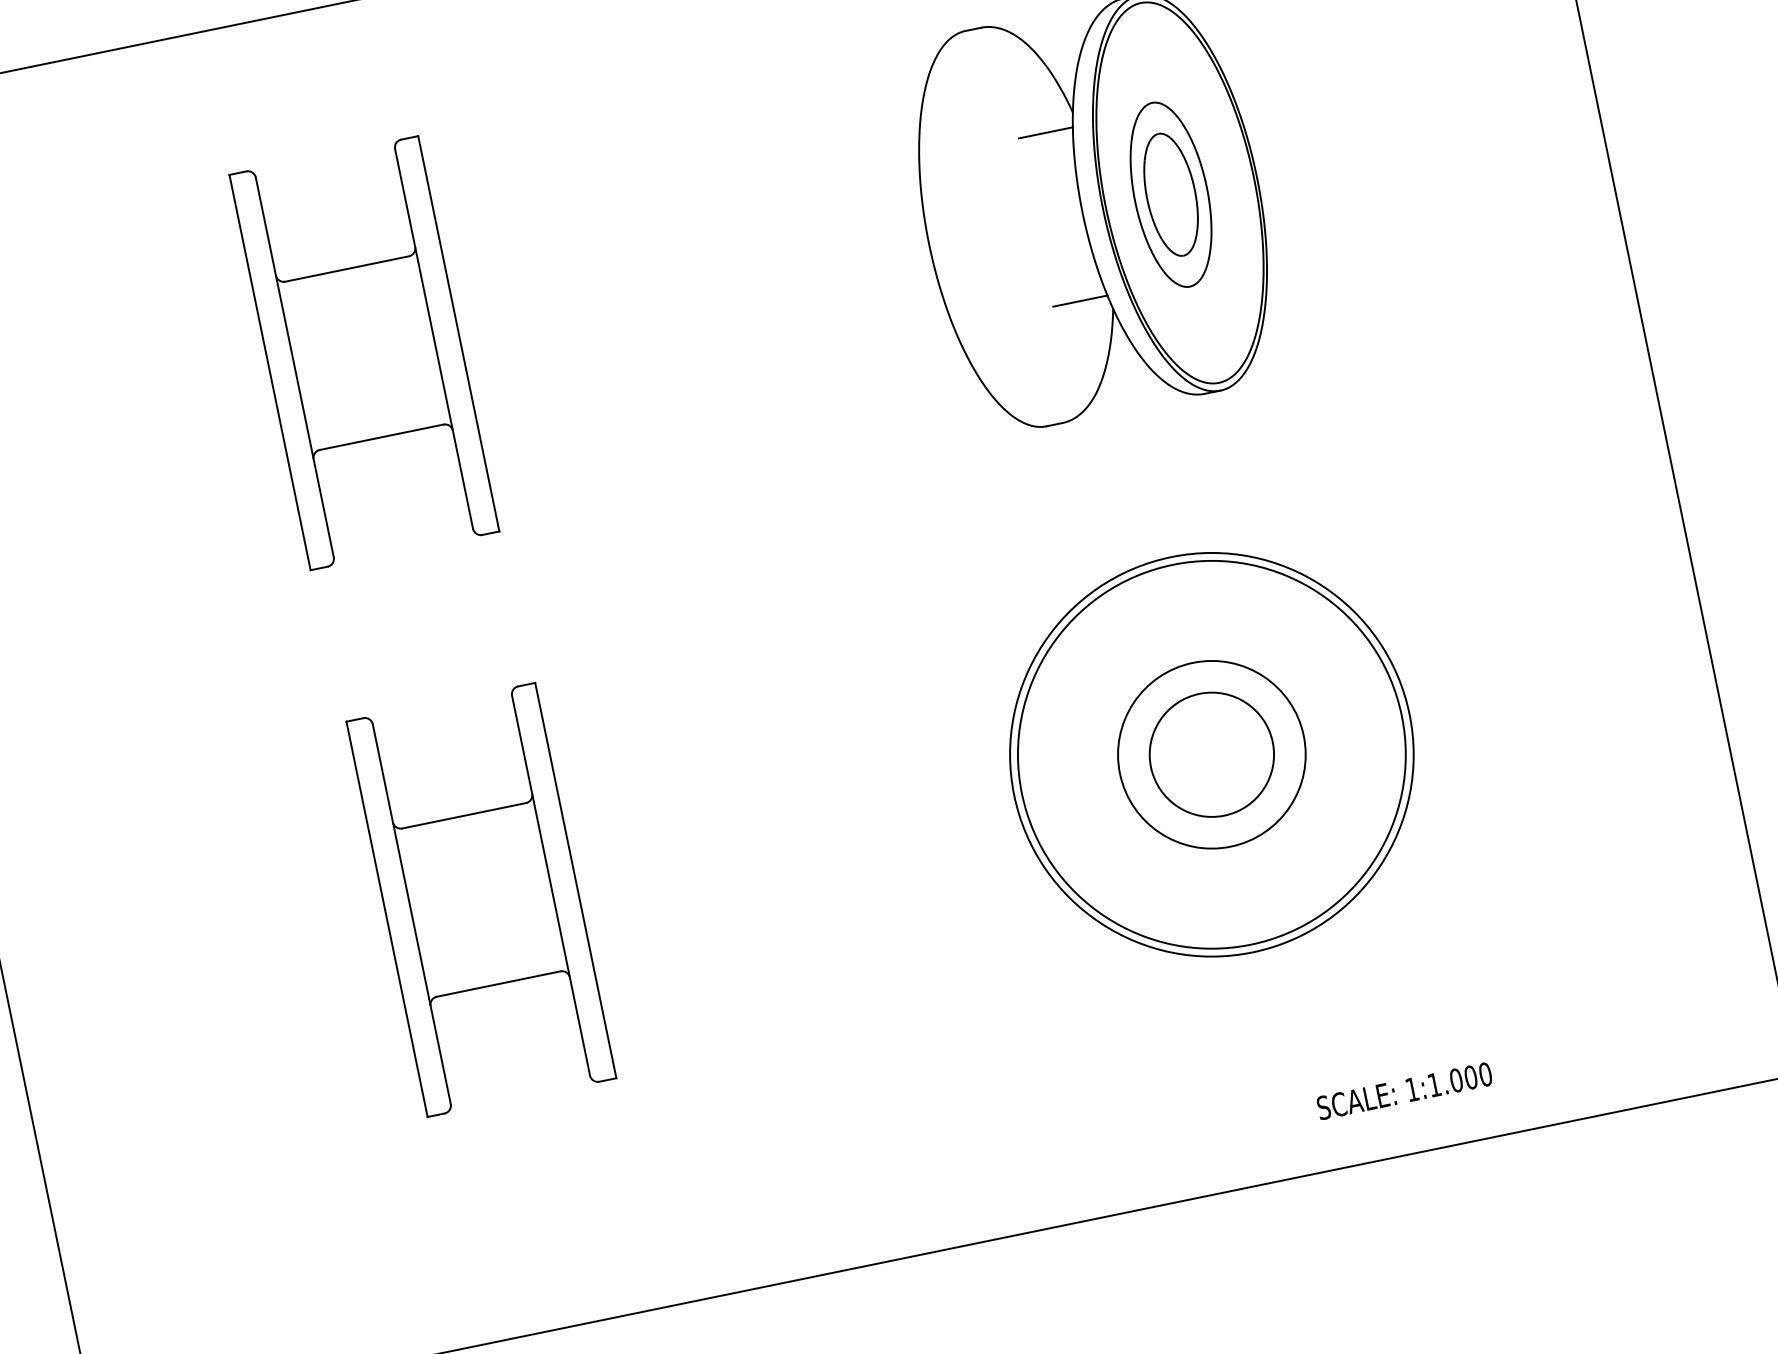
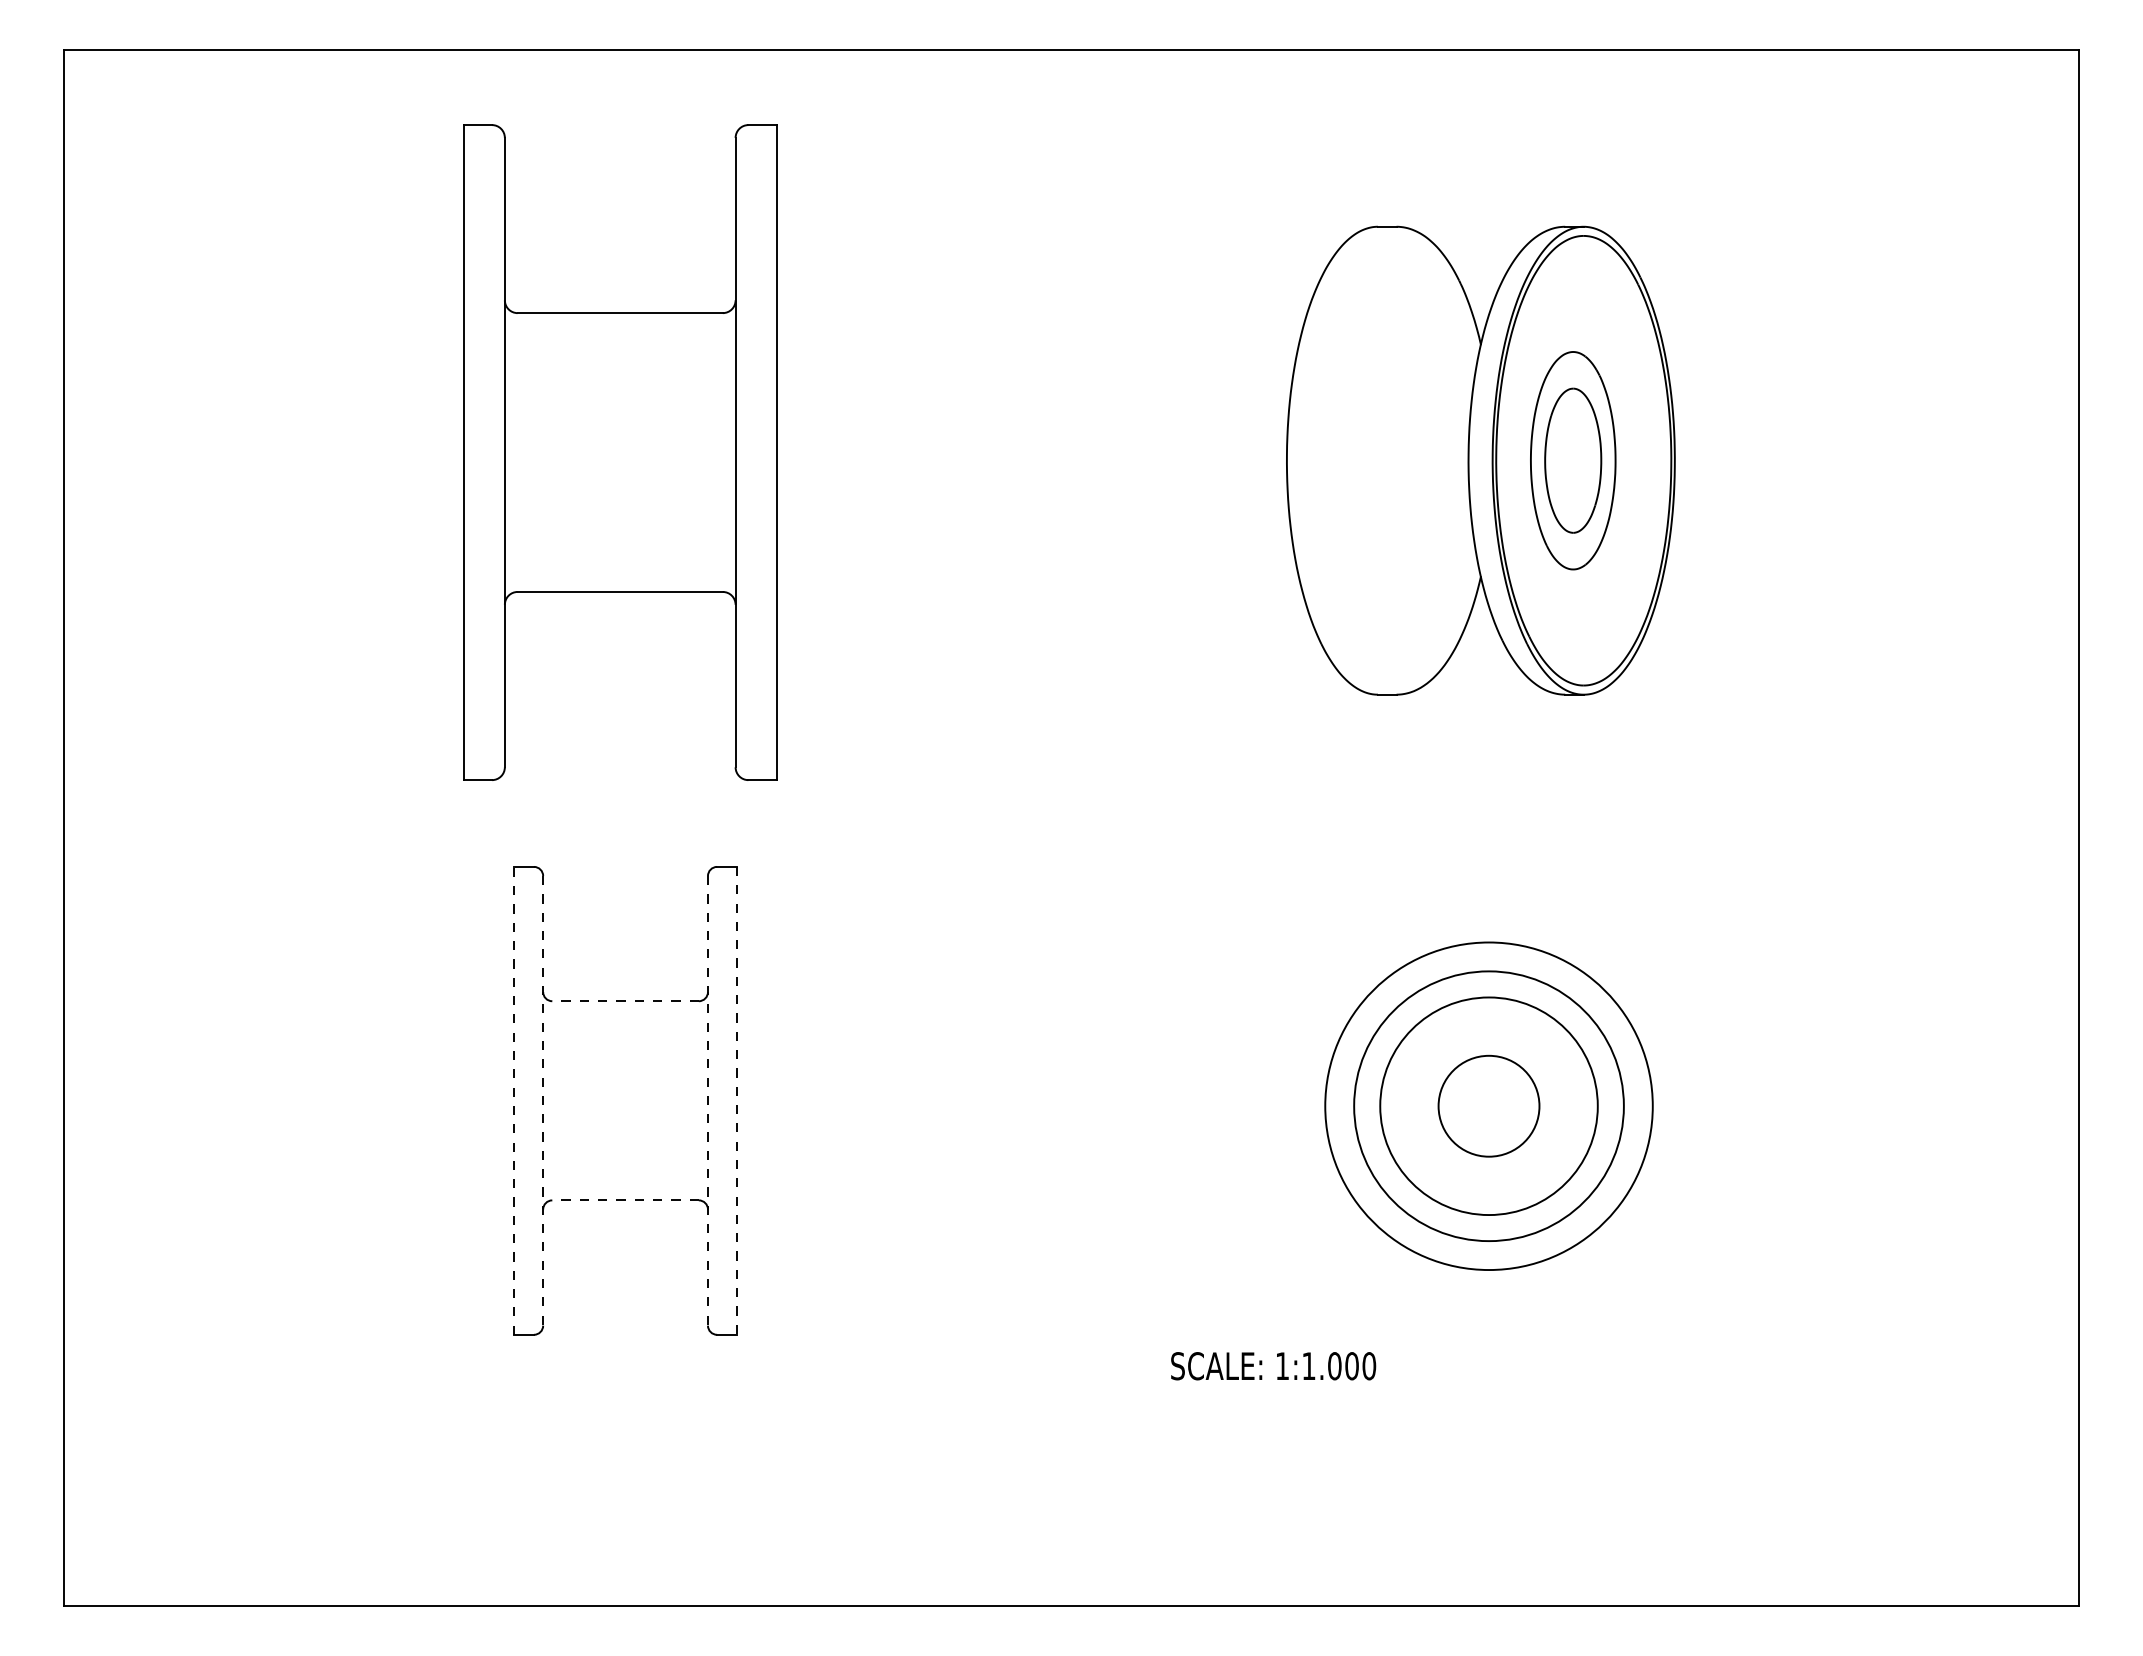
line: (1045, 133) -> (1445, 361), removed
line: (1080, 301) -> (1445, 560), removed
part: (363, 353) -> (619, 452), size x1.4
circle: (1211, 755) -> (1488, 1106), size x0.6
circle: (1211, 755) -> (1488, 1106), size x0.7
circle: (1211, 755) -> (1488, 1106), size x0.7
line: (464, 816) -> (625, 1001), solid -> dashed
line: (575, 880) -> (737, 1100), solid -> dashed
line: (550, 885) -> (707, 1100), solid -> dashed
line: (412, 913) -> (543, 1100), solid -> dashed
line: (386, 919) -> (513, 1100), solid -> dashed
line: (498, 984) -> (625, 1200), solid -> dashed
text: (1404, 1091) -> (1273, 1366), moved

